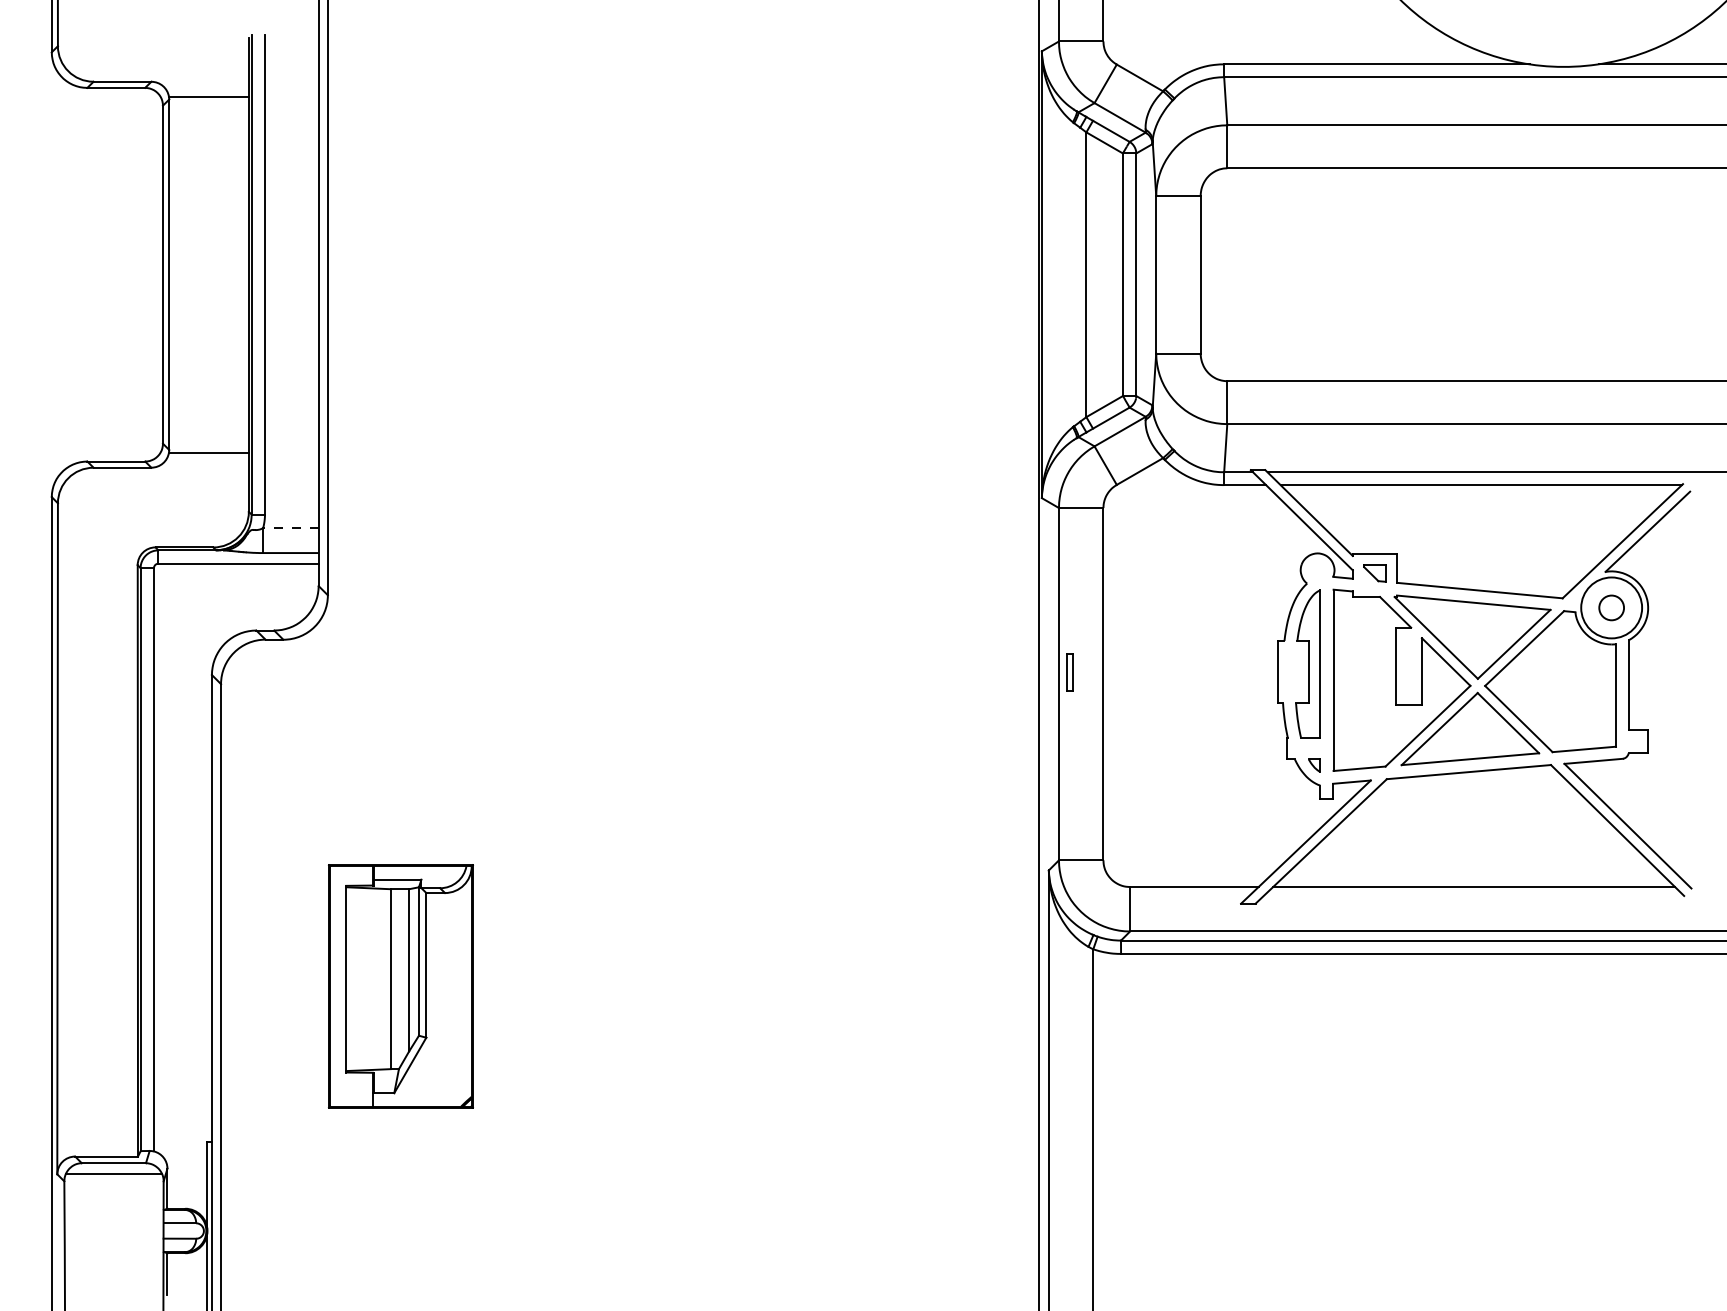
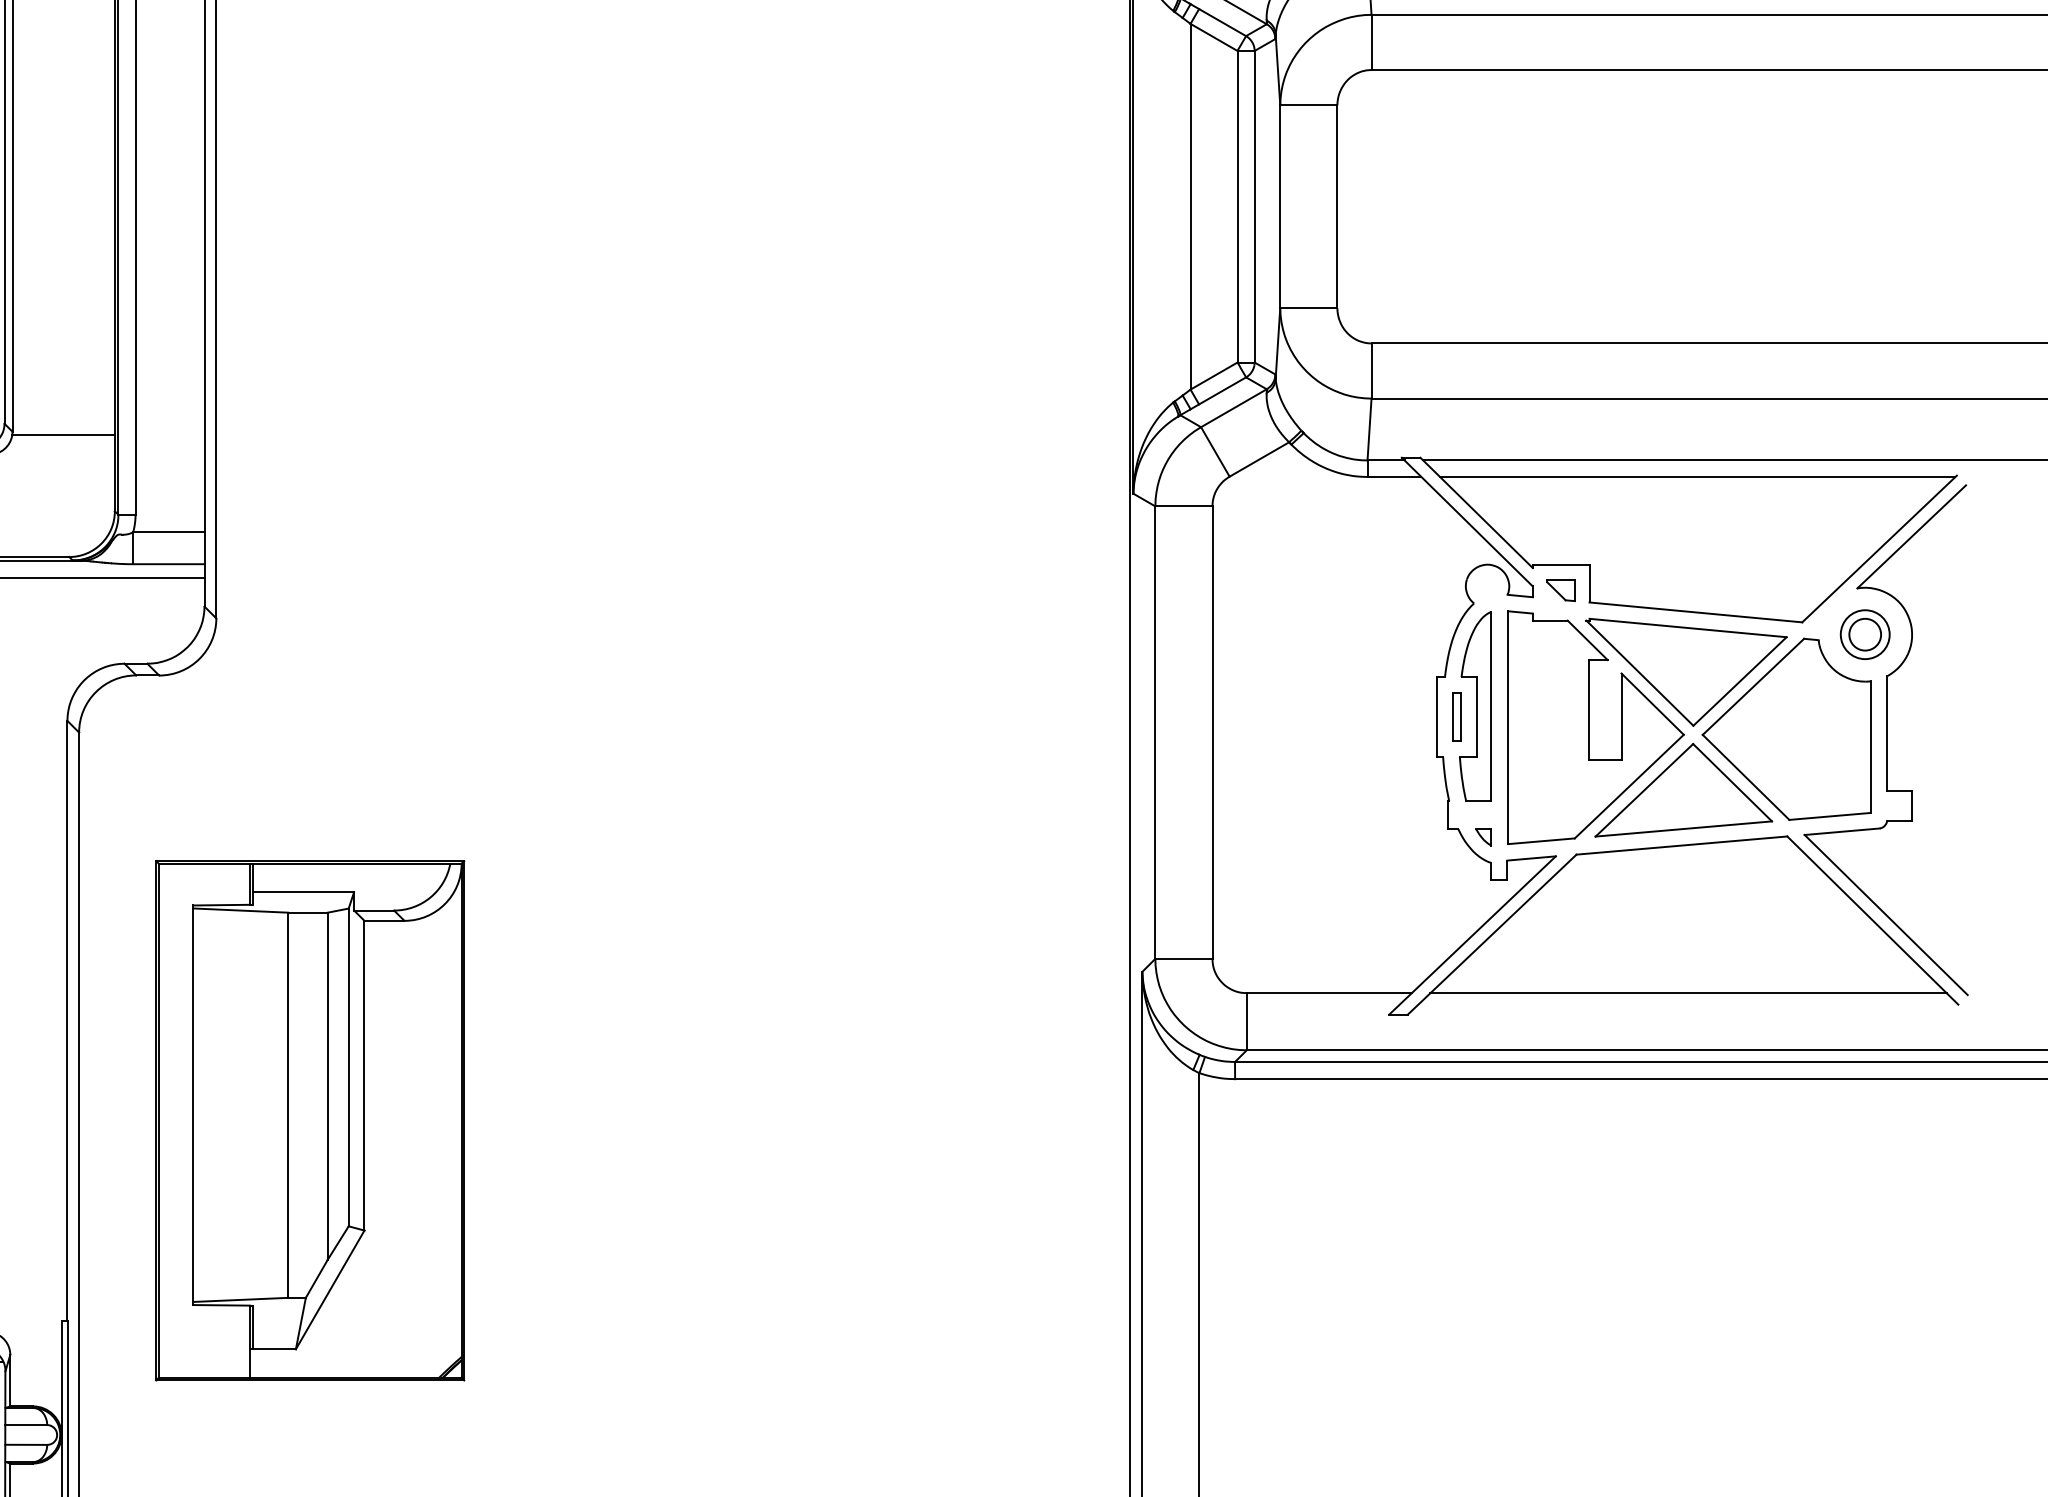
line: (290, 528) -> (168, 532), dashed -> solid
circle: (1611, 607) -> (1865, 634), size x0.62
part: (1069, 672) -> (1456, 717), moved
part: (400, 986) -> (309, 1120), size x1.67

